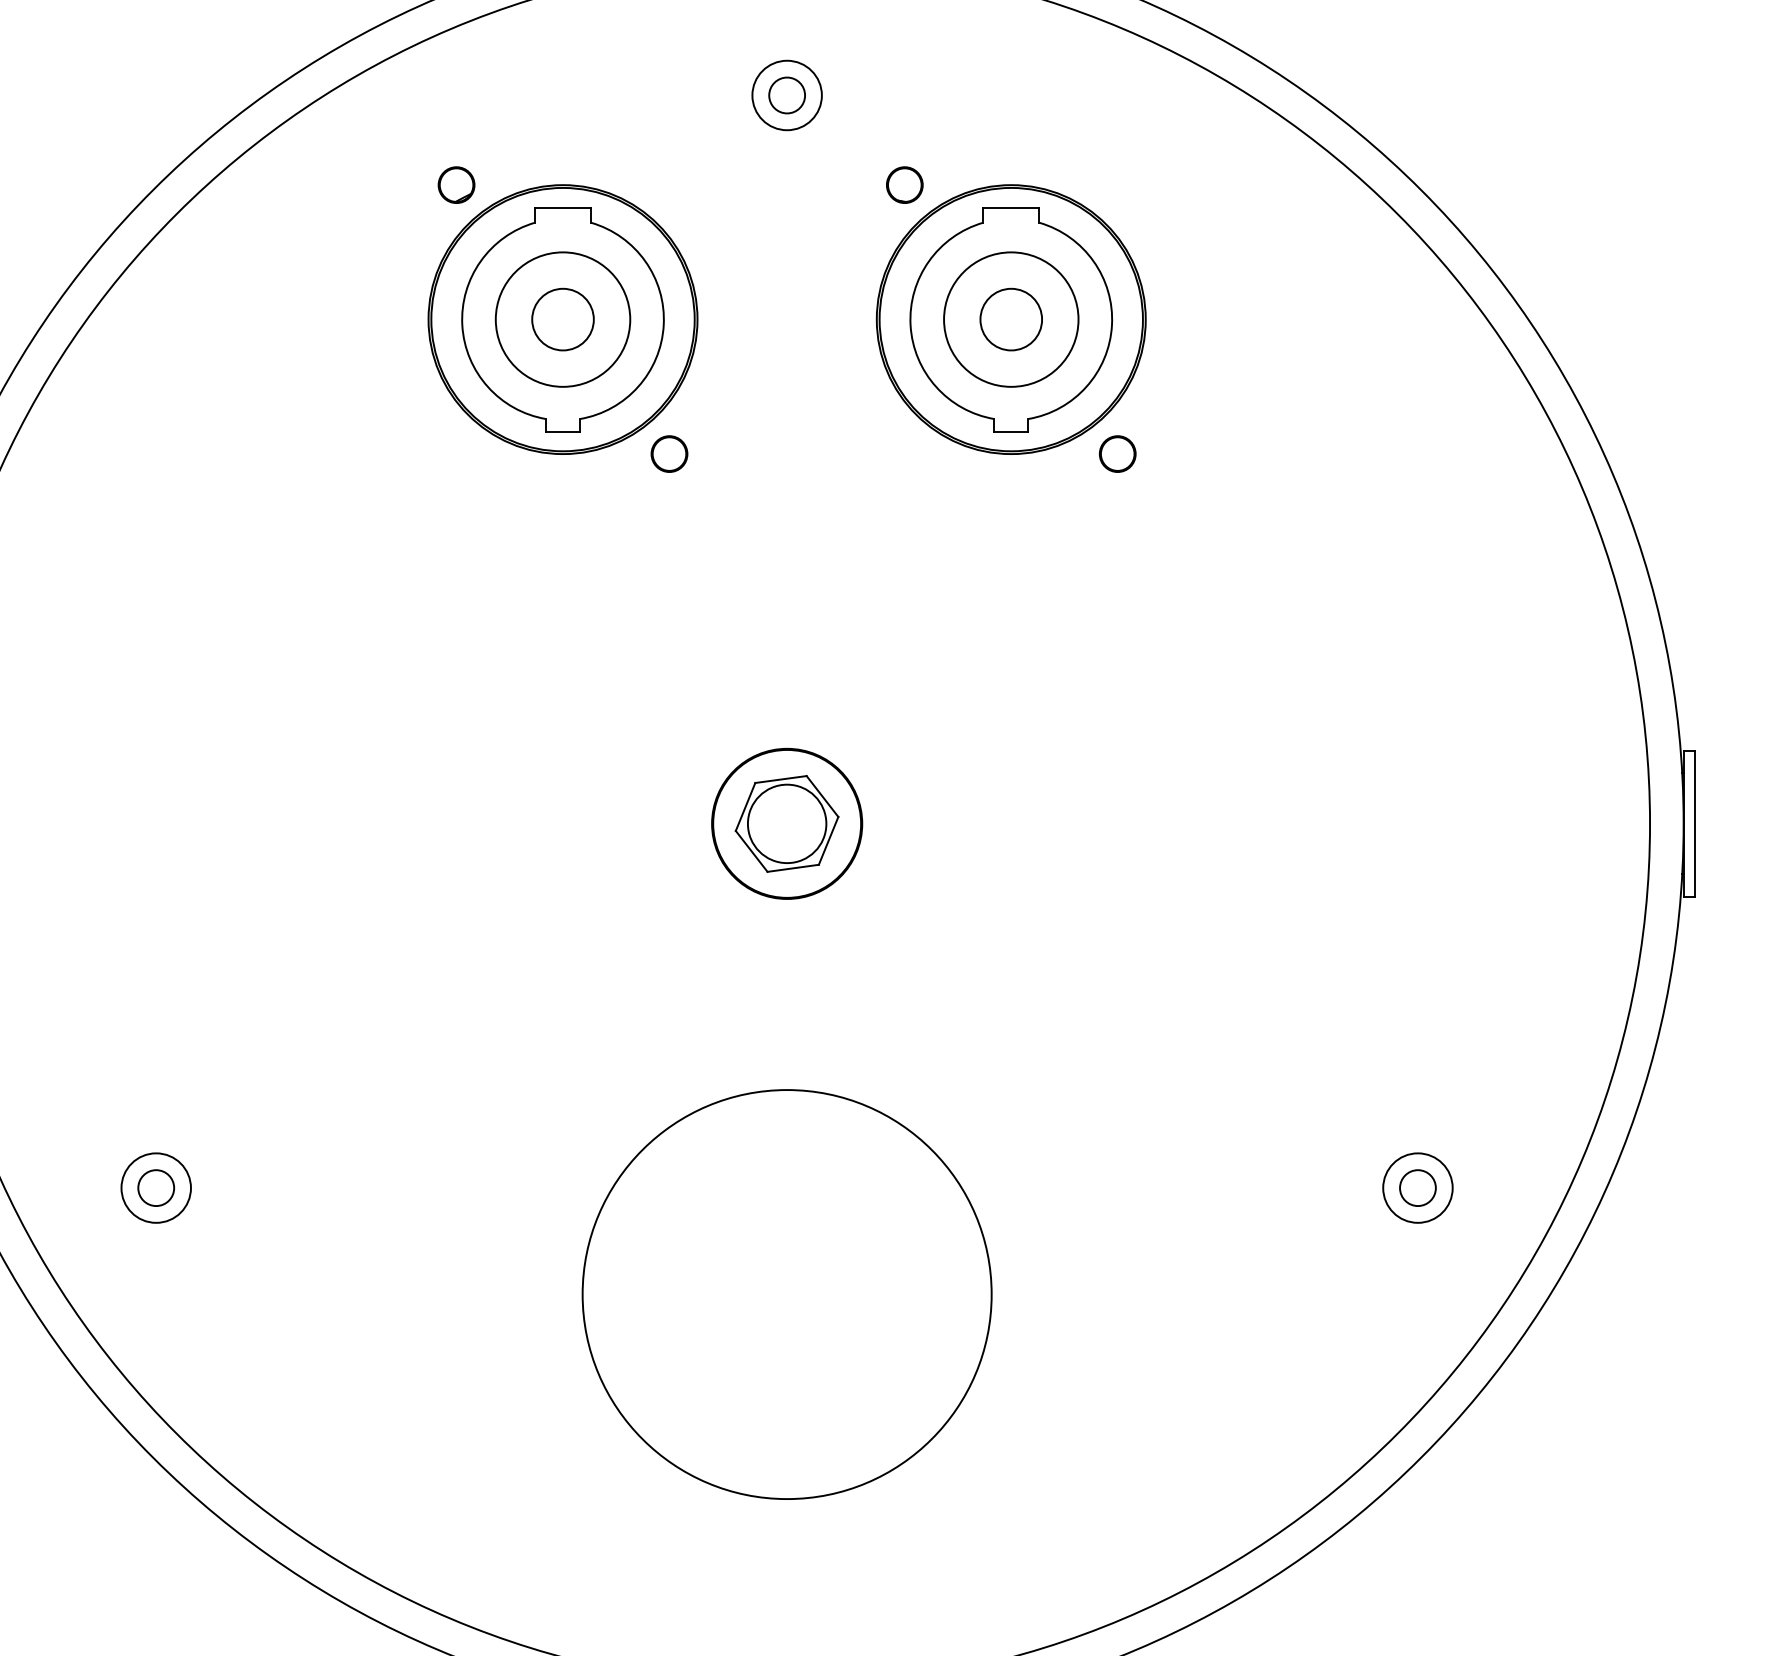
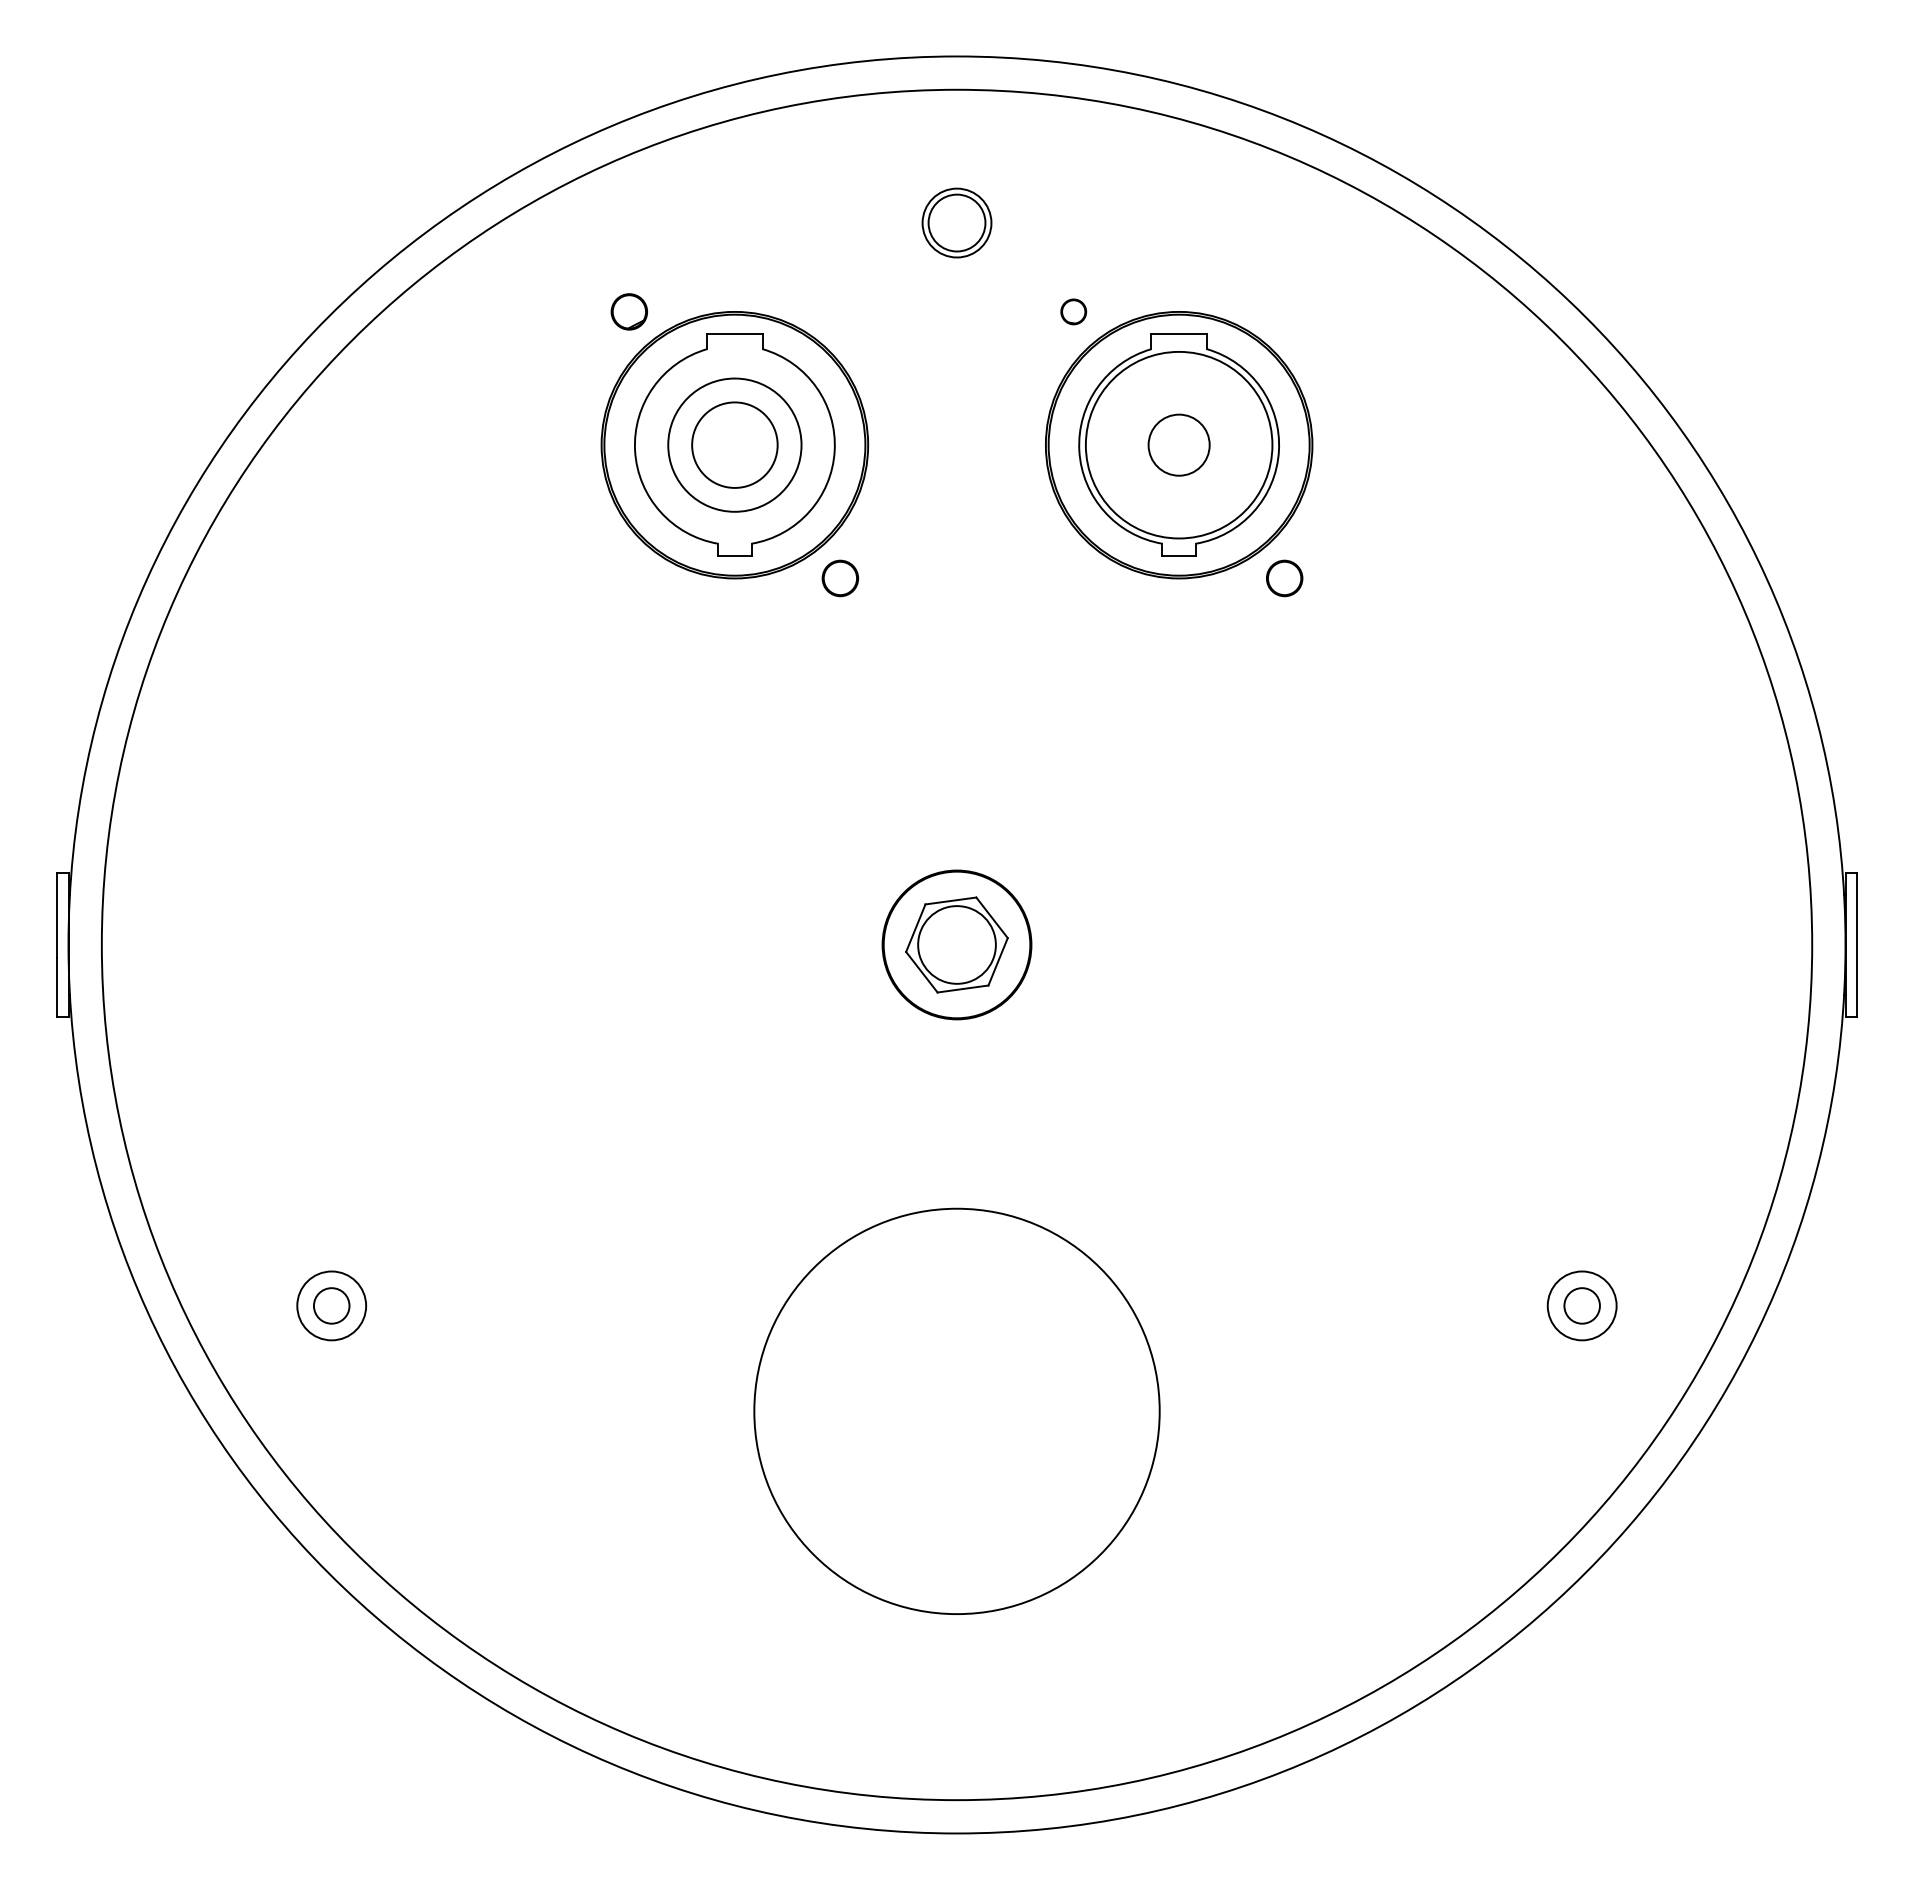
circle: (786, 94) -> (956, 222), size x1.6
circle: (904, 184) -> (1073, 311), size x0.7
circle: (562, 318) -> (734, 444), size x1.4
circle: (1010, 318) -> (1178, 444), size x1.4

